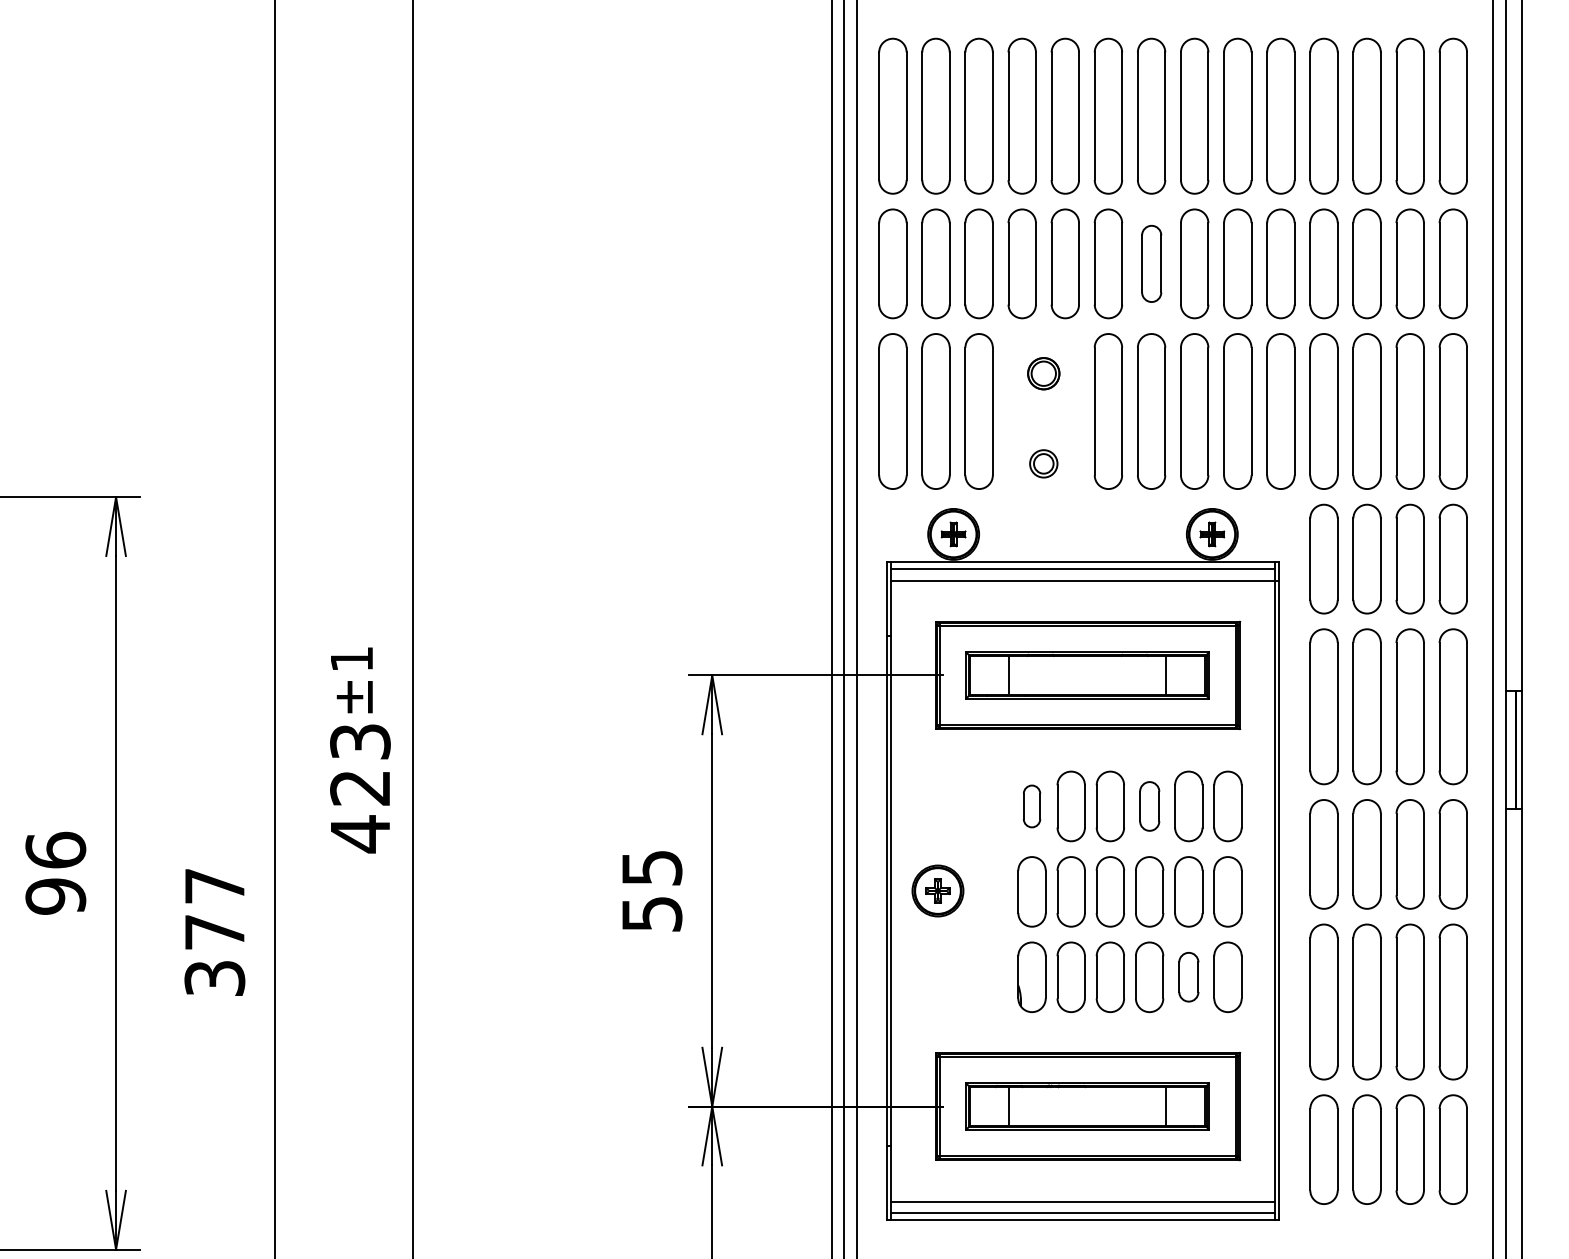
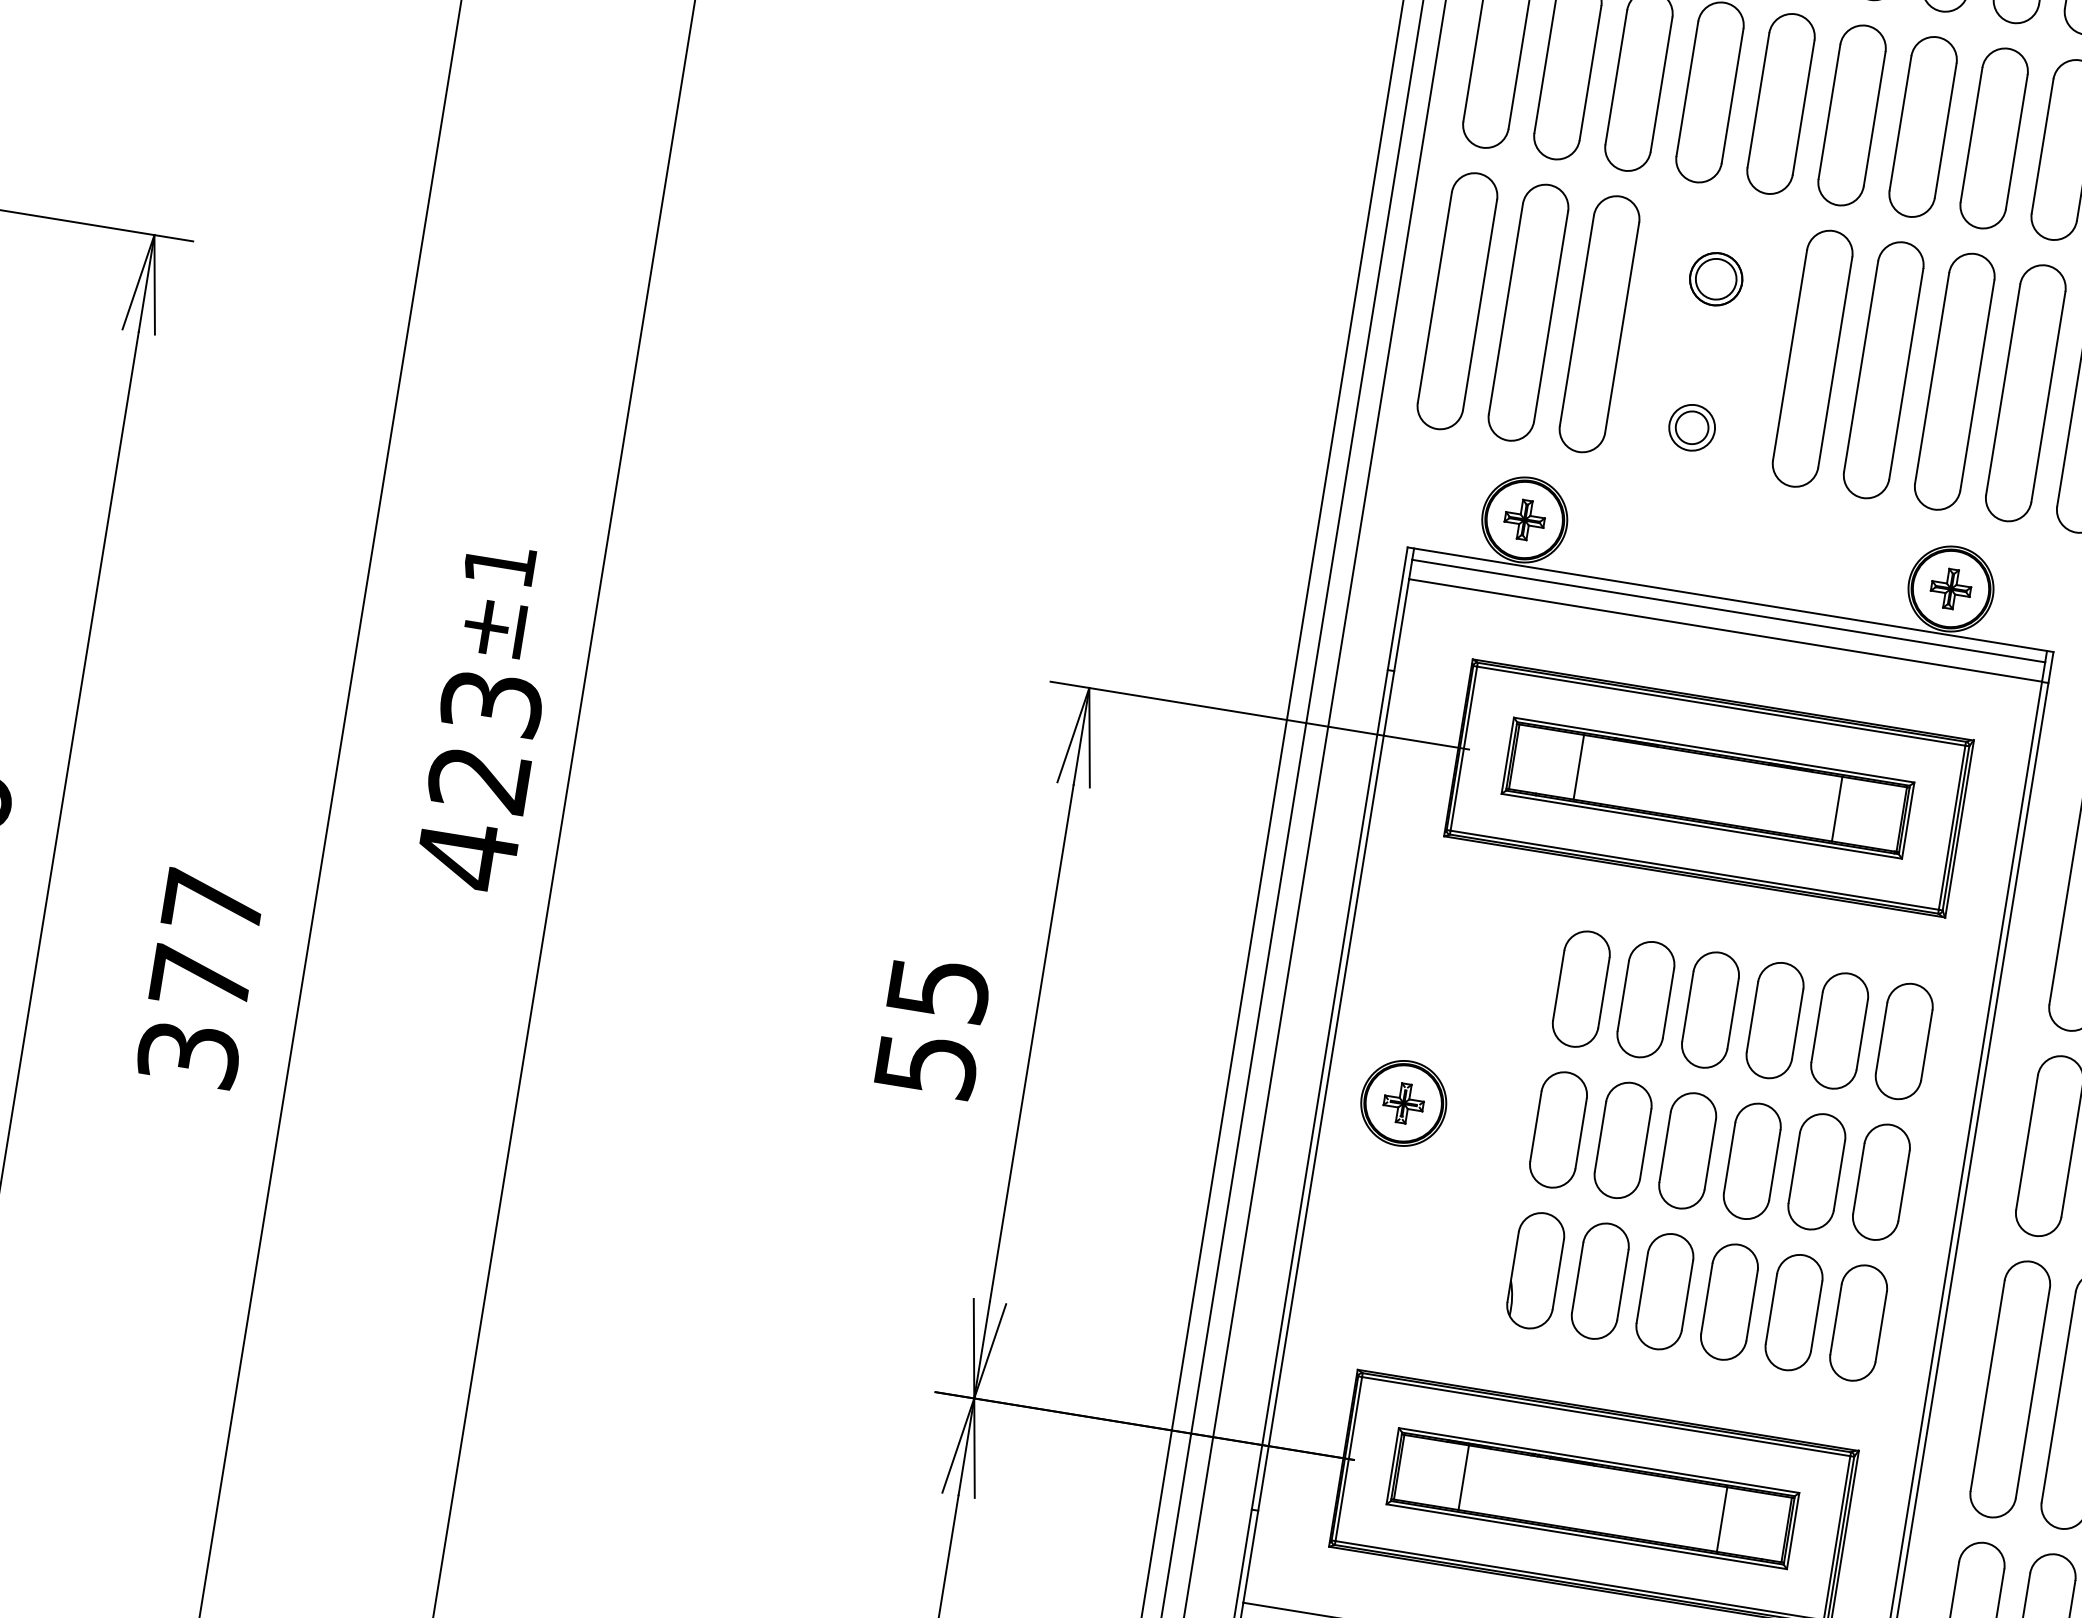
part: (1151, 263) -> (1923, 126), size x1.43
part: (1031, 806) -> (1580, 989), size x1.67
part: (1149, 806) -> (1774, 1020), size x1.43
part: (1188, 976) -> (1793, 1311), size x1.43

